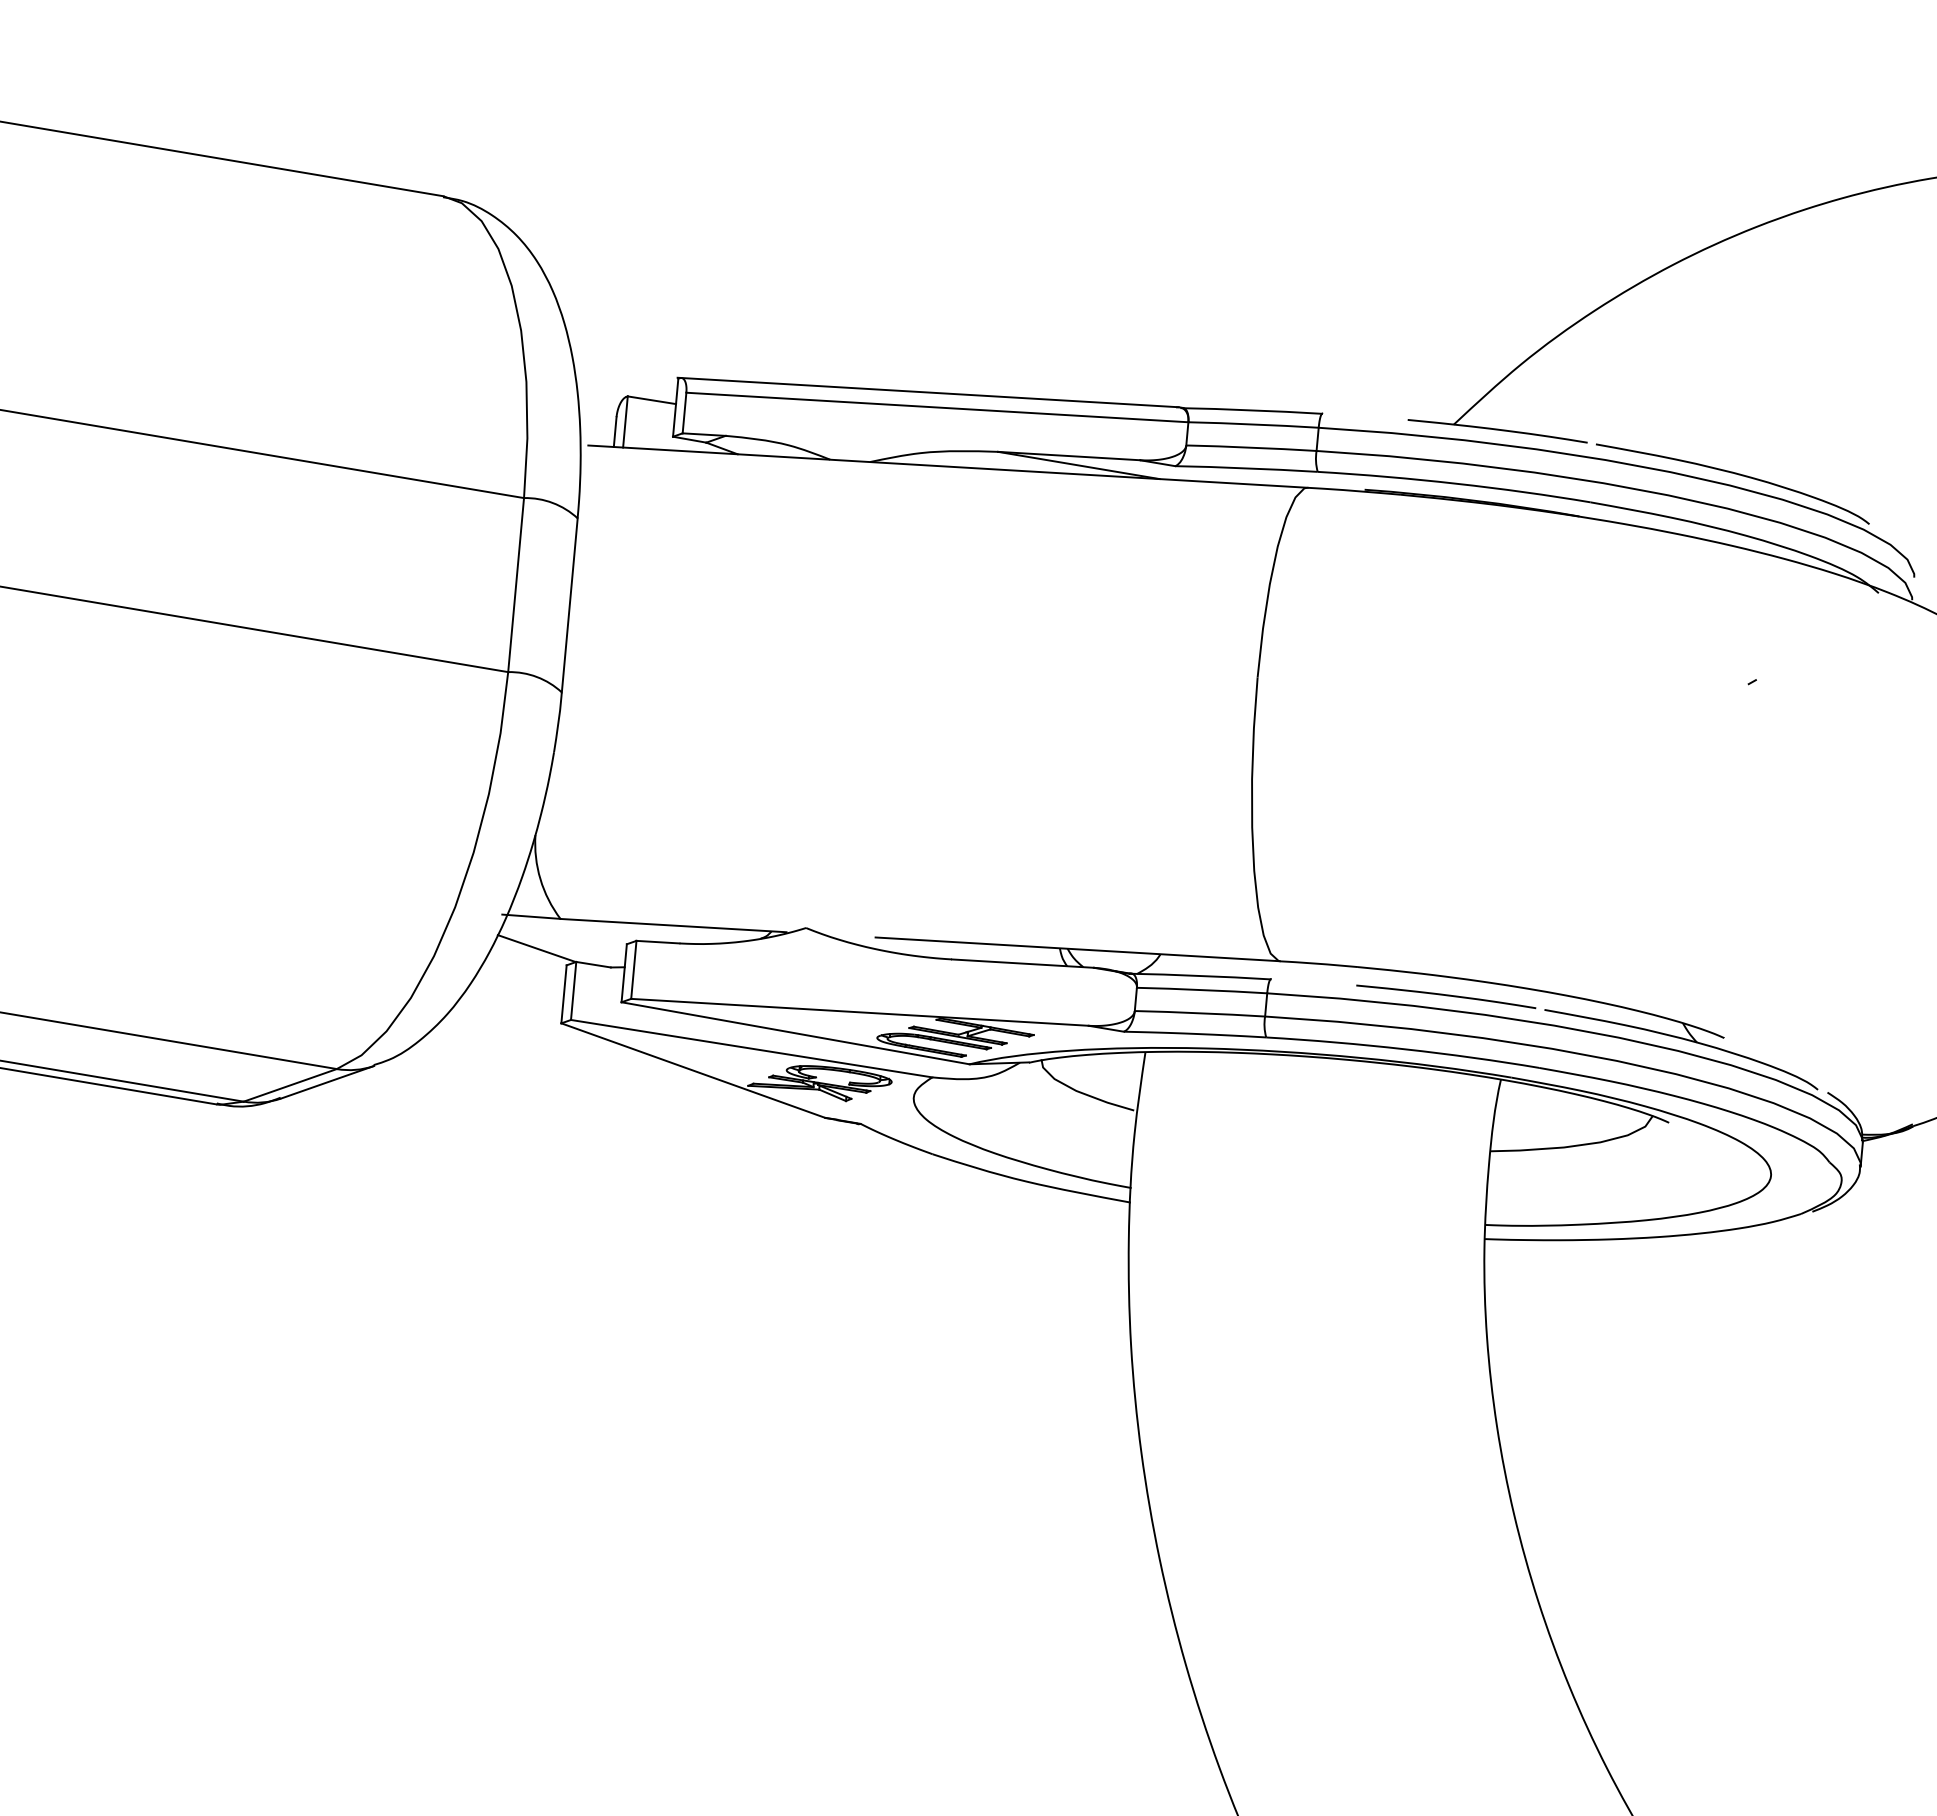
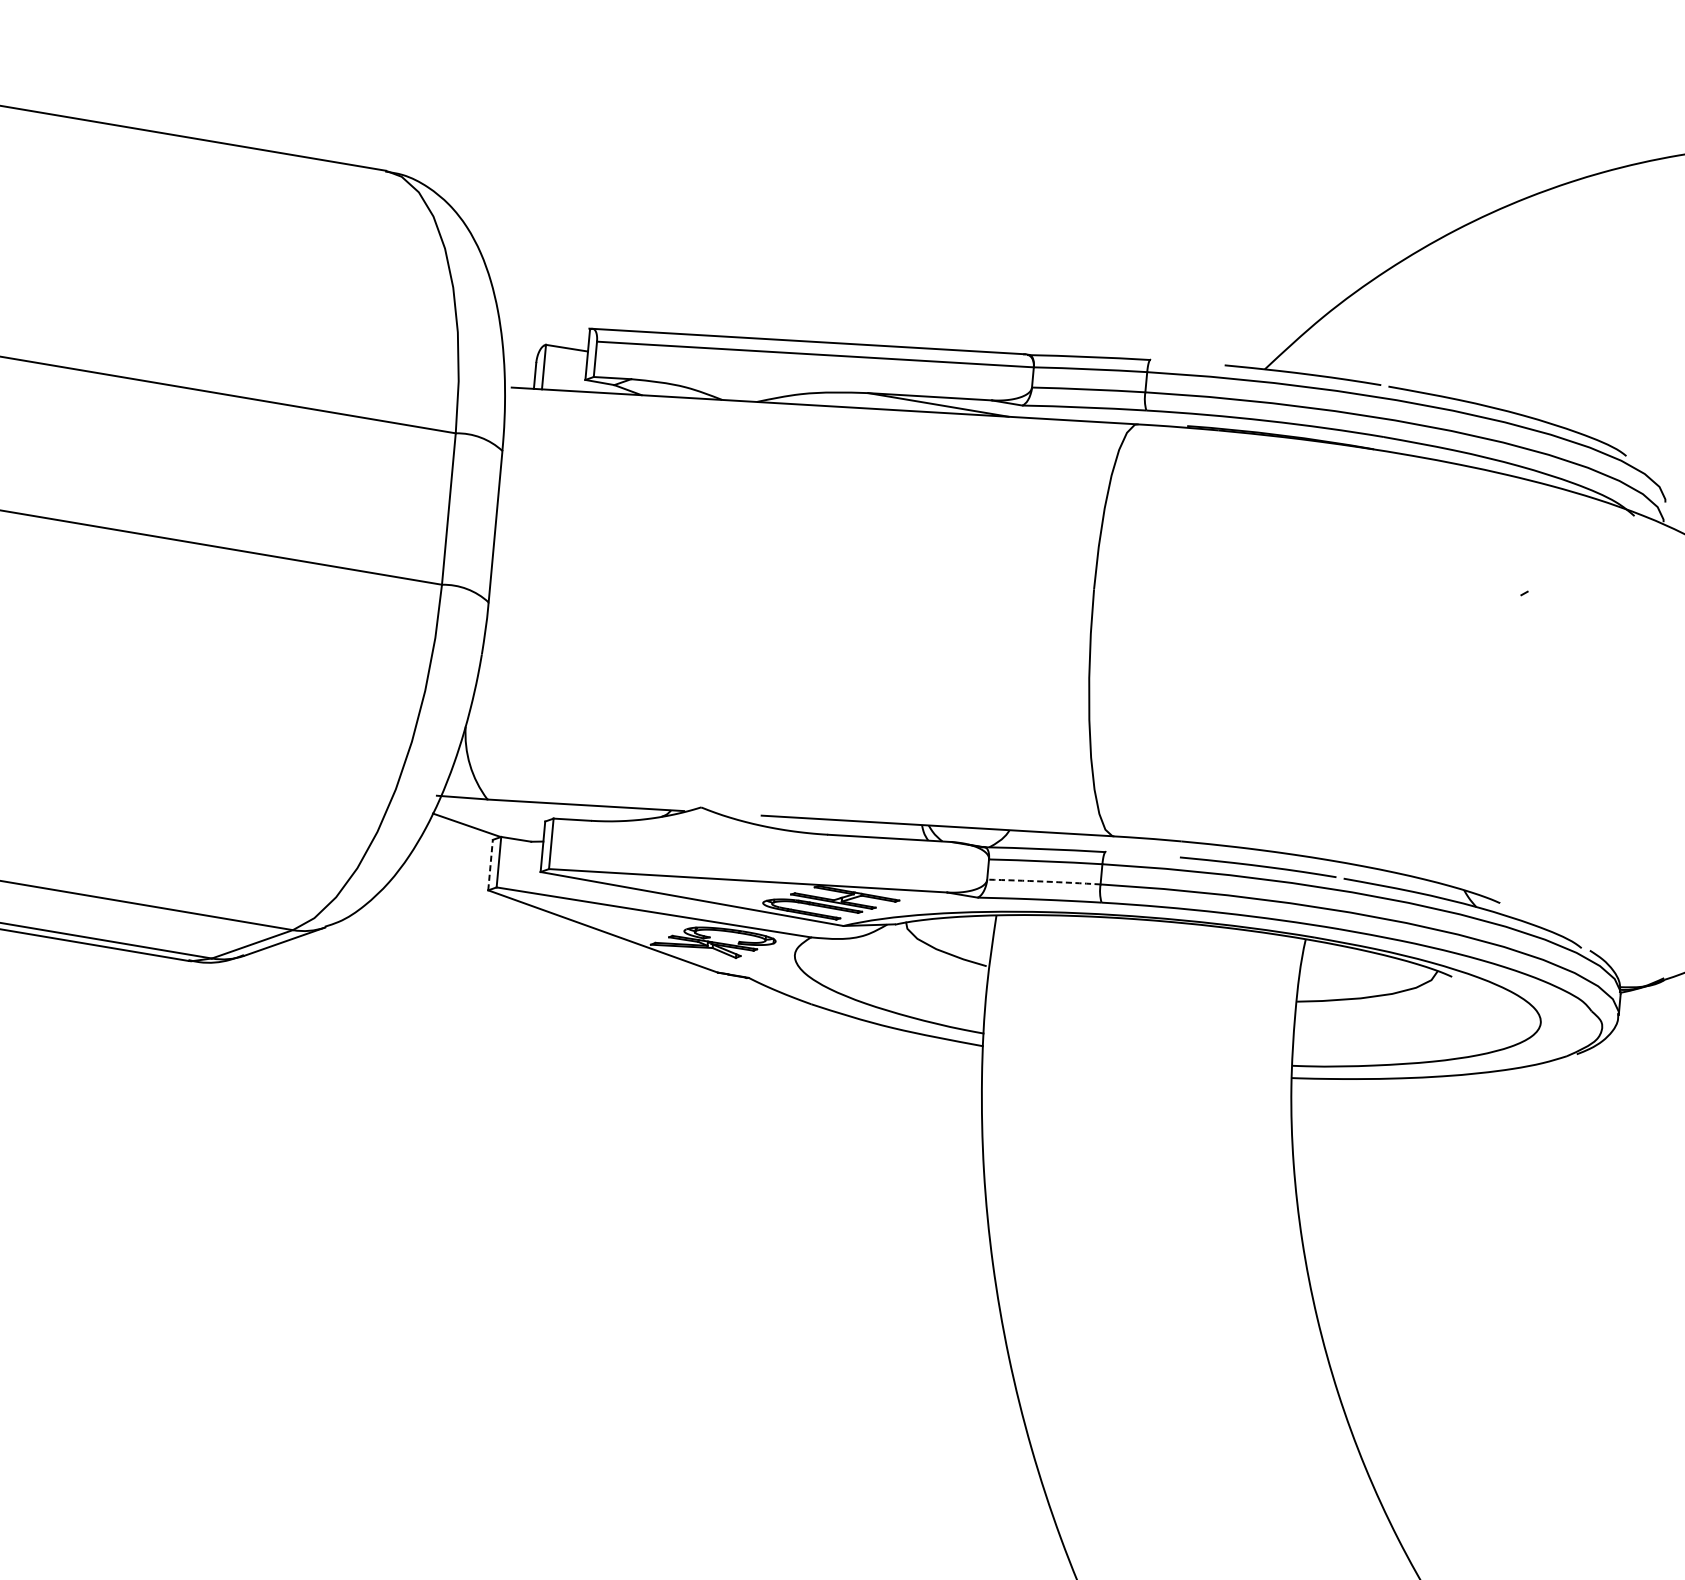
line: (564, 993) -> (490, 864), solid -> dashed
arc: (1200, 1013) -> (1044, 881), solid -> dashed

